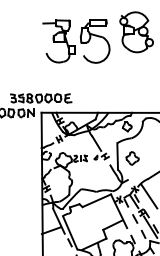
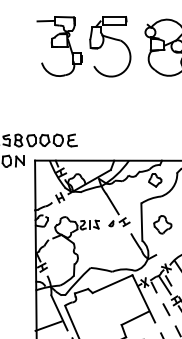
part: (76, 41) -> (84, 46), moved

